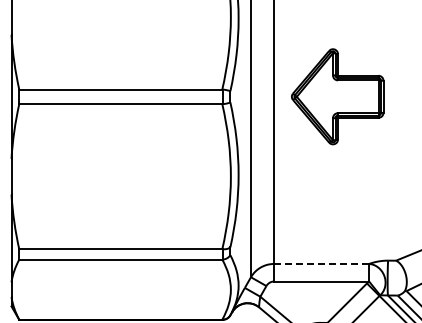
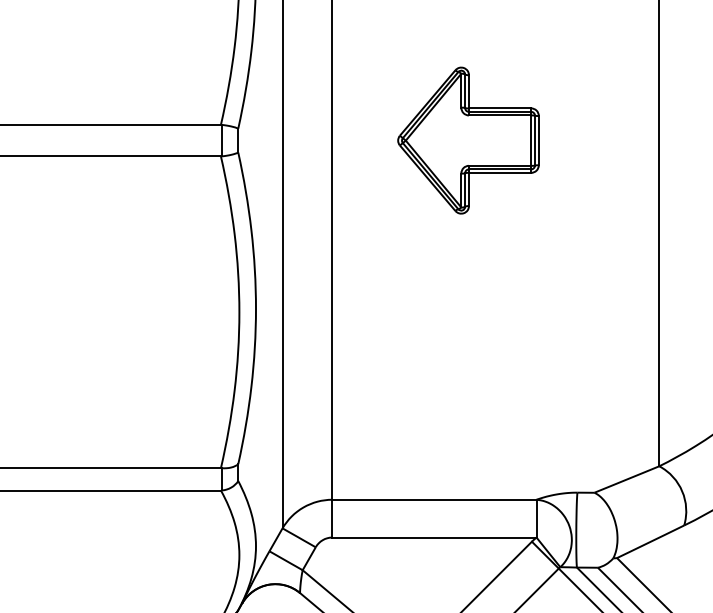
part: (336, 96) -> (466, 139), size x0.71
line: (321, 263) -> (434, 498), dashed -> solid

